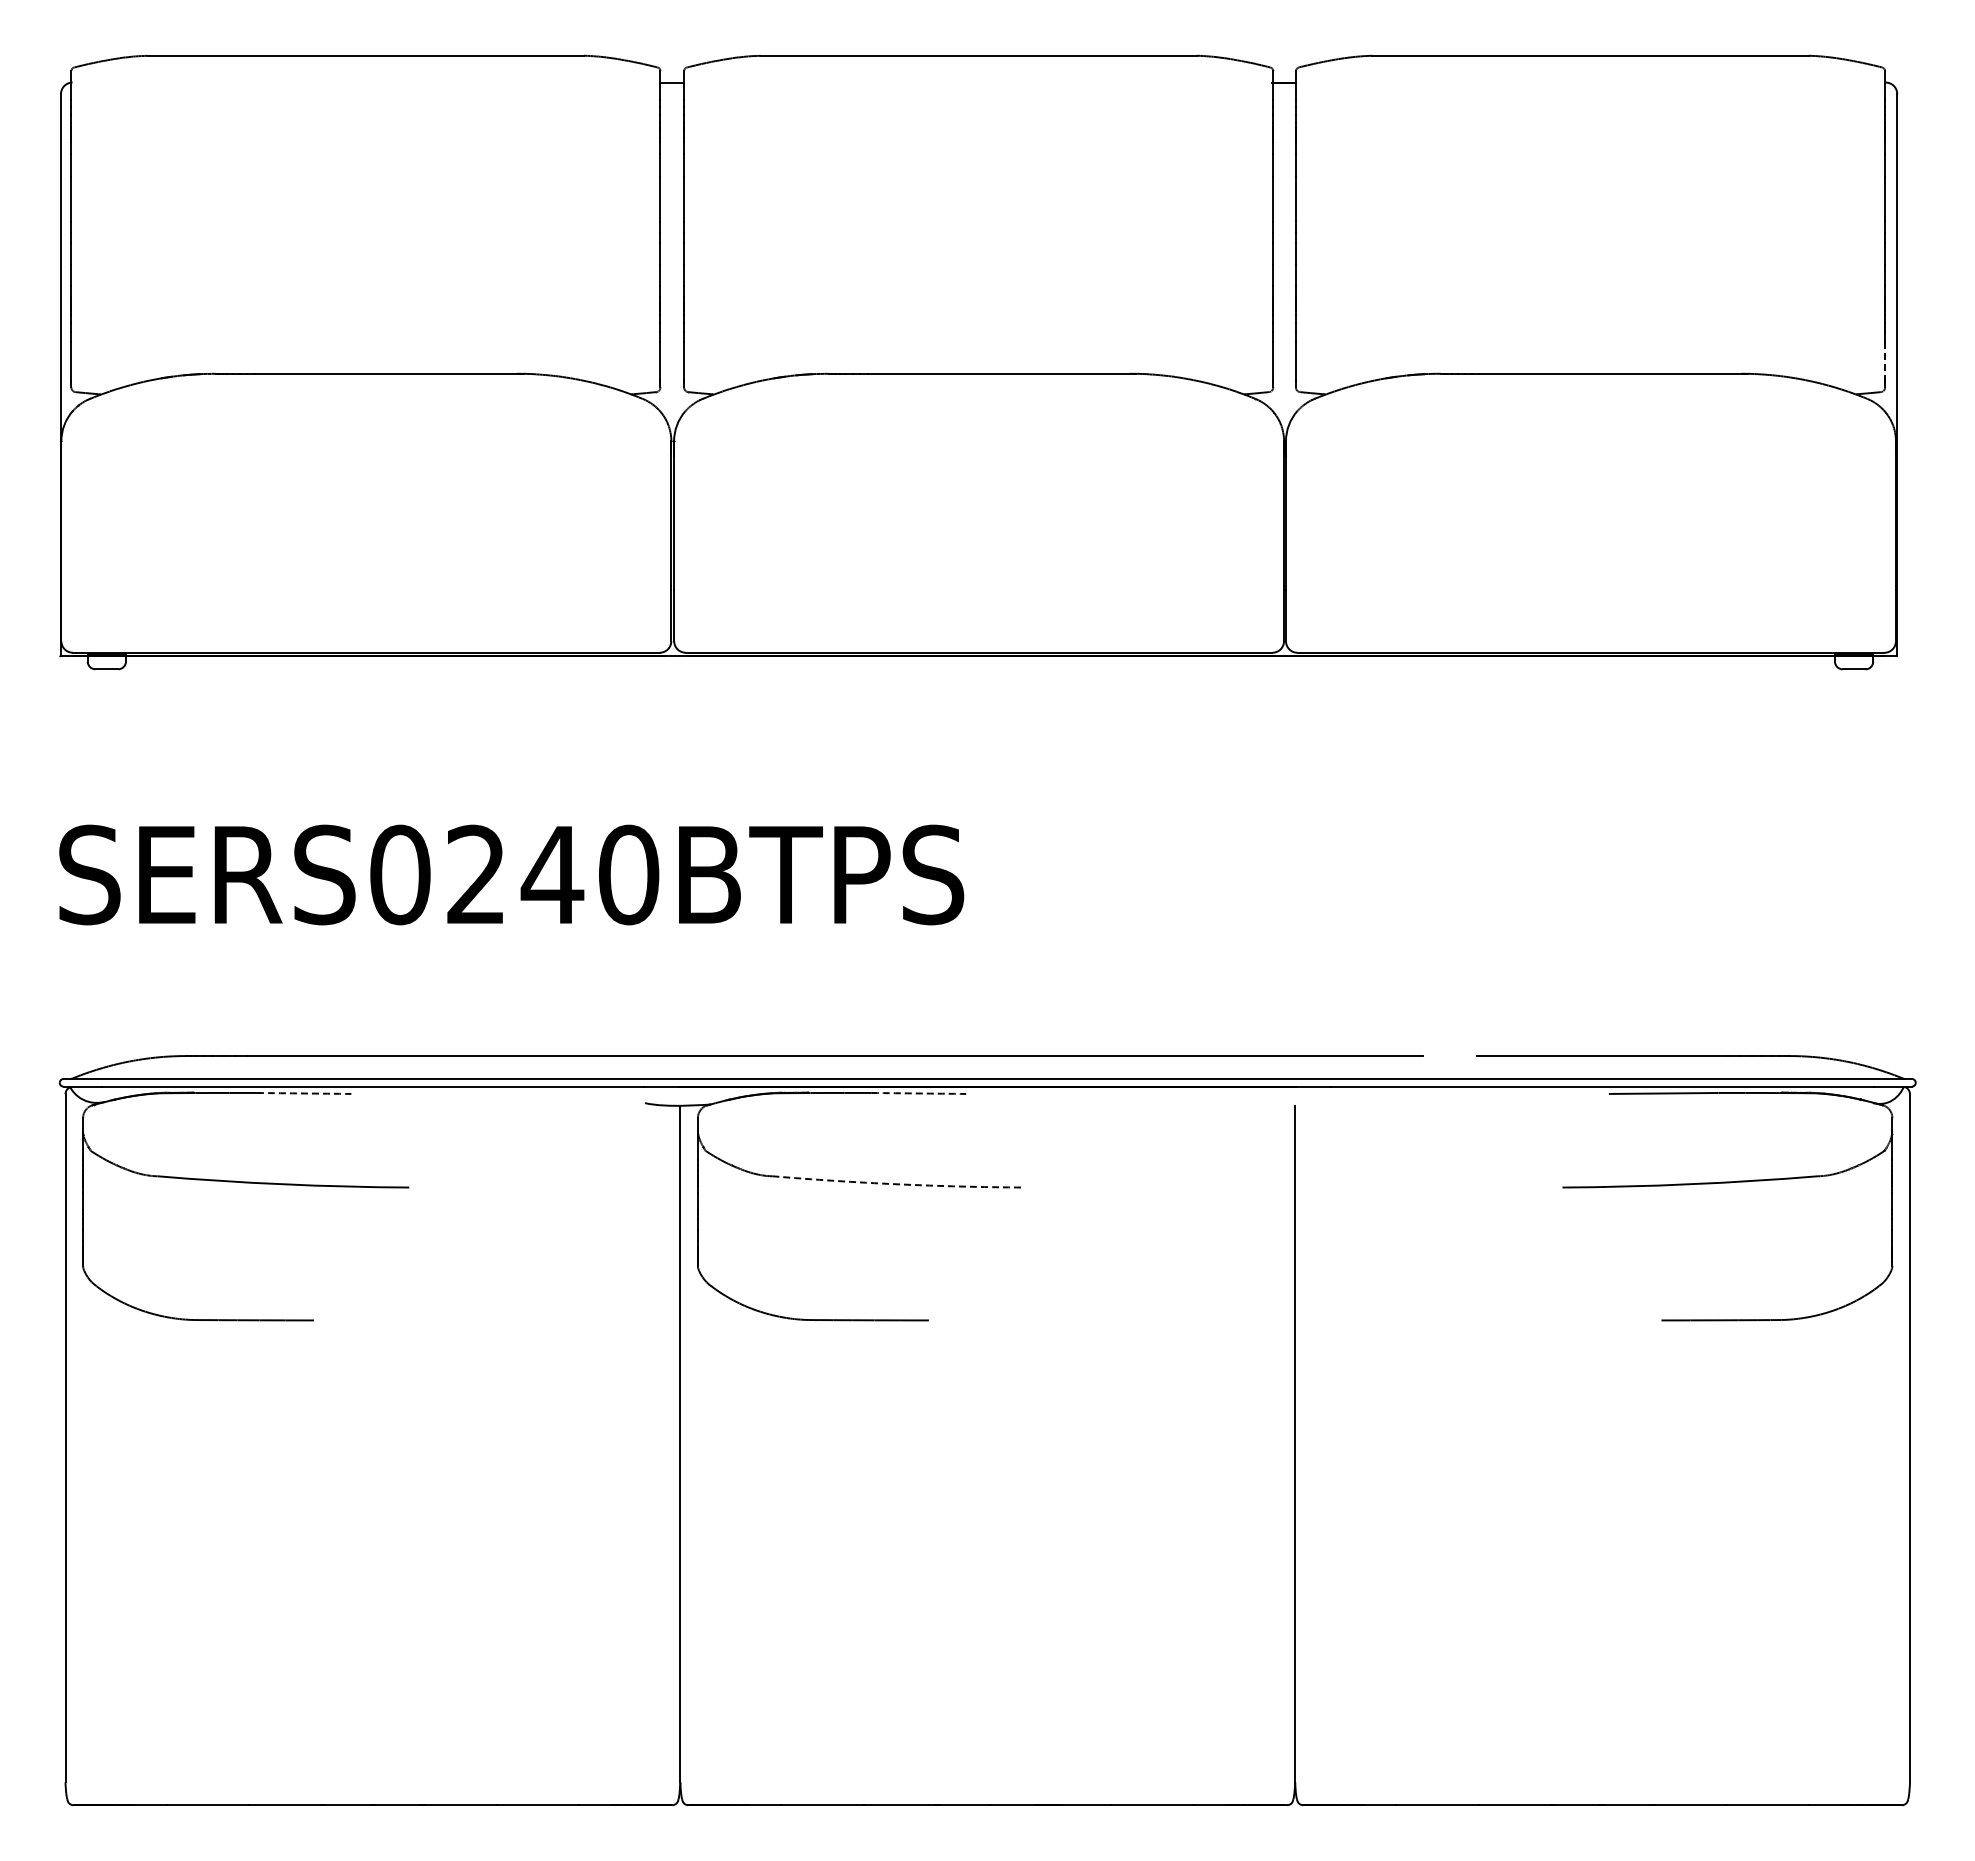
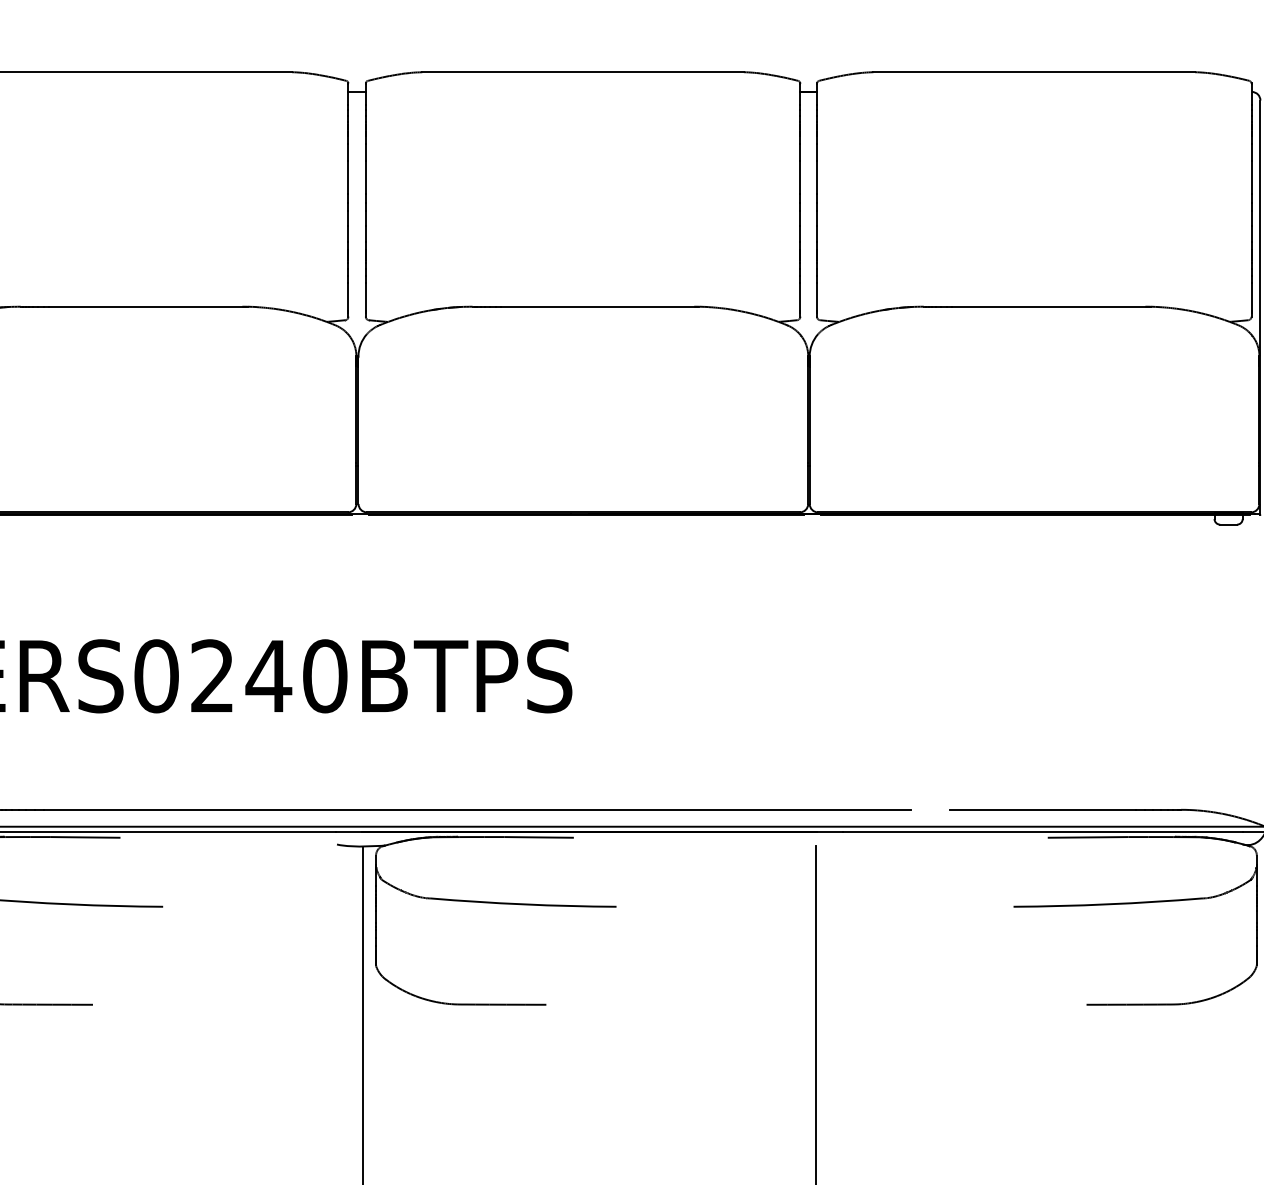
line: (1885, 360) -> (1251, 296), dashed -> solid
arc: (304, 1093) -> (85, 837), dashed -> solid
arc: (918, 1093) -> (538, 837), dashed -> solid
arc: (898, 1184) -> (523, 904), dashed -> solid

